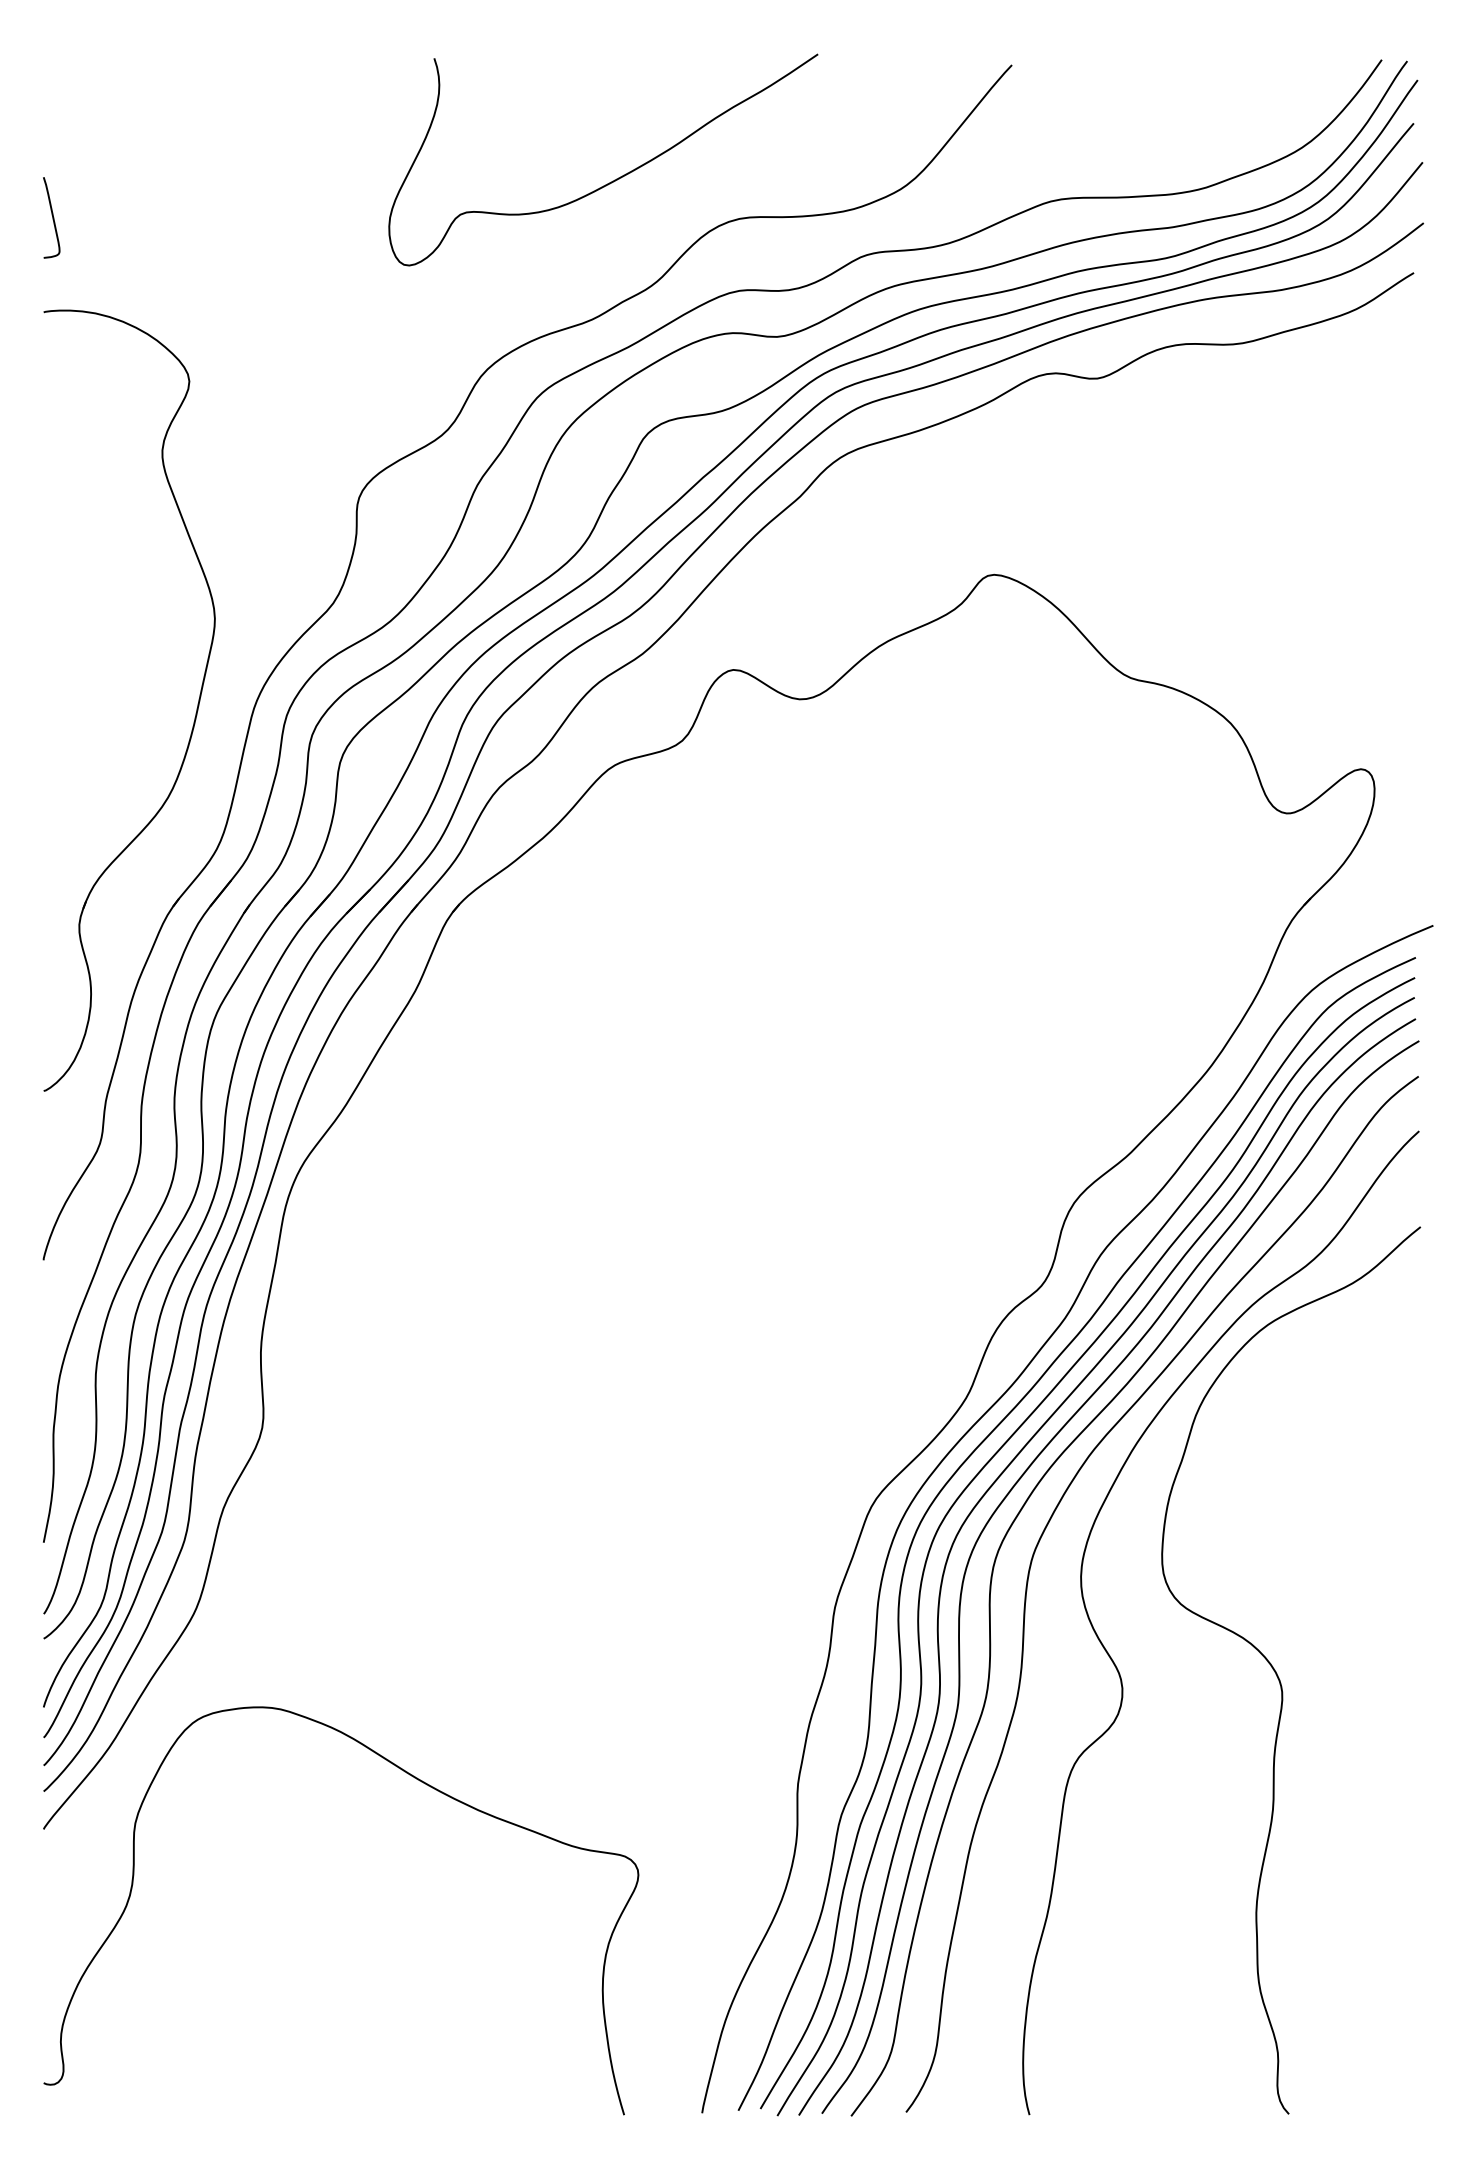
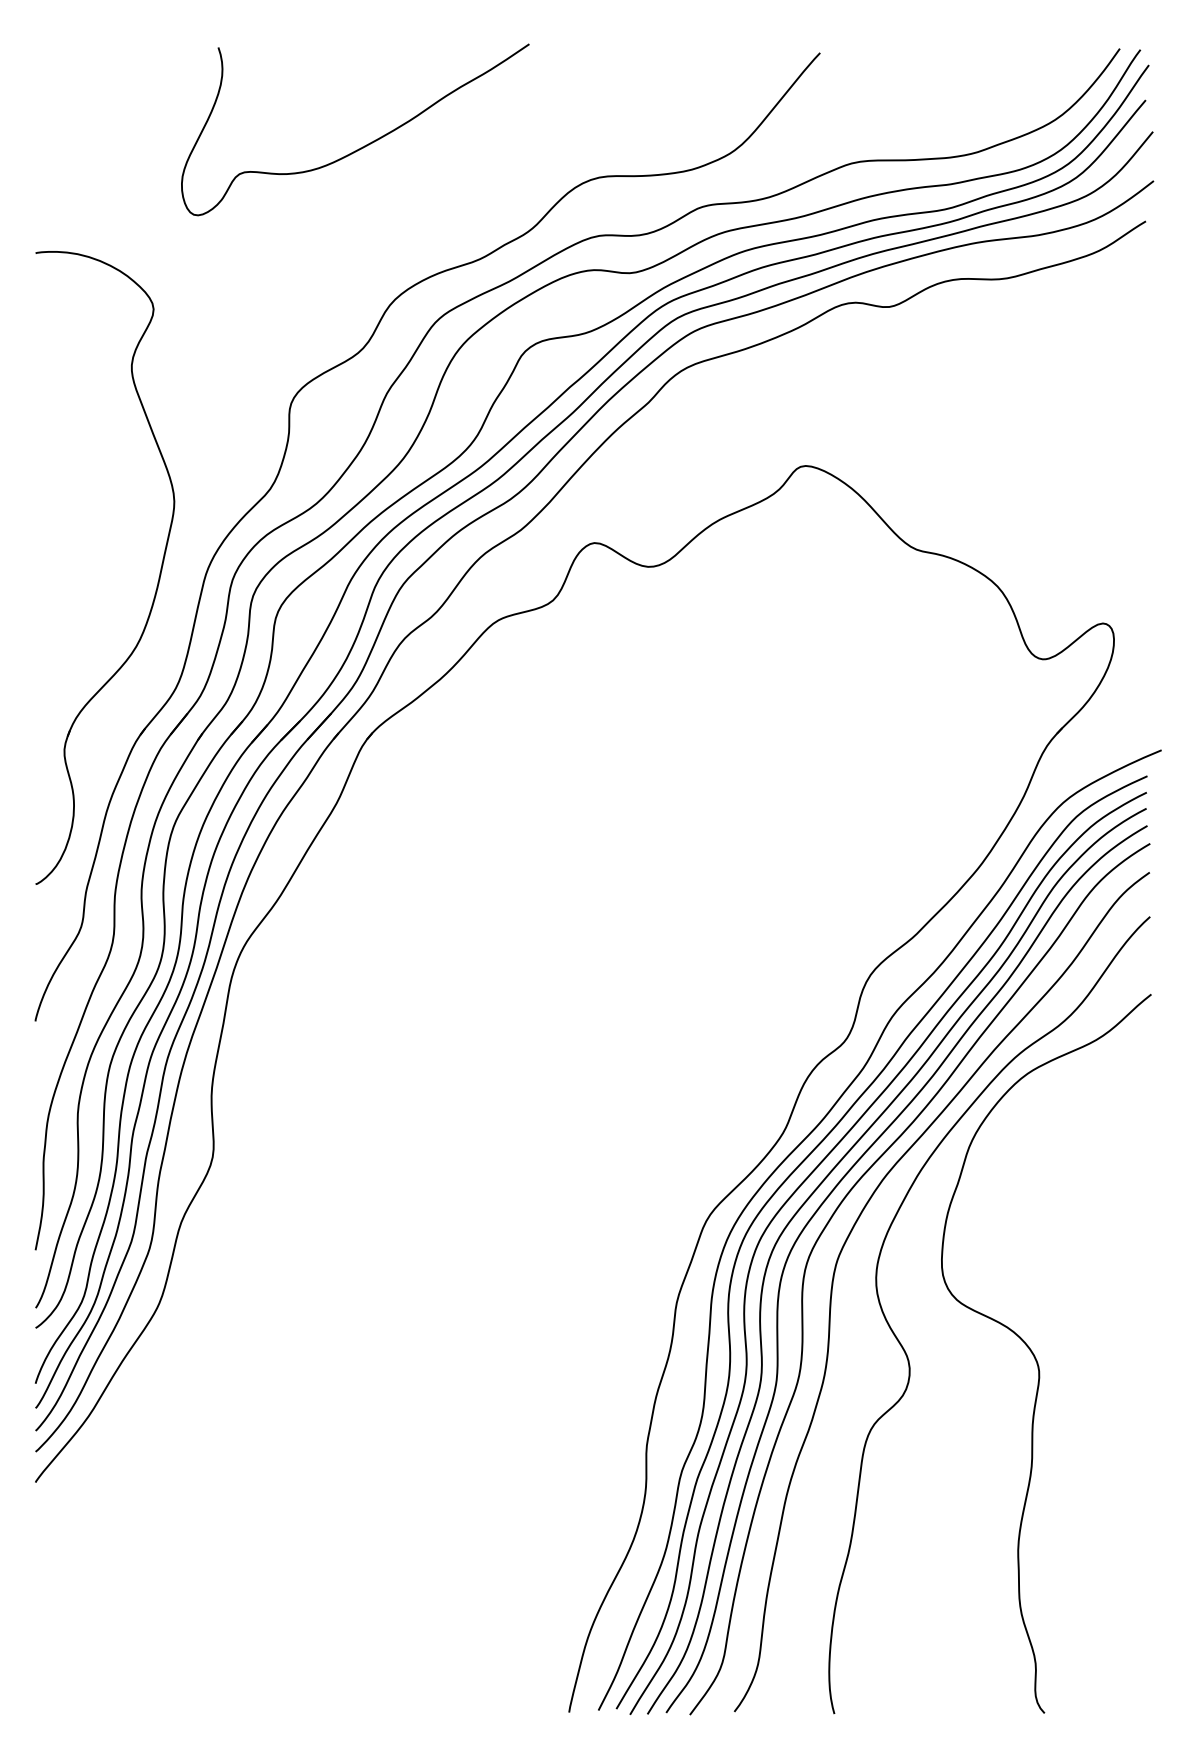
curve: (614, 179) -> (364, 145), moved
curve: (52, 217) -> (42, 176), removed
curve: (419, 1781) -> (340, 1443), removed

